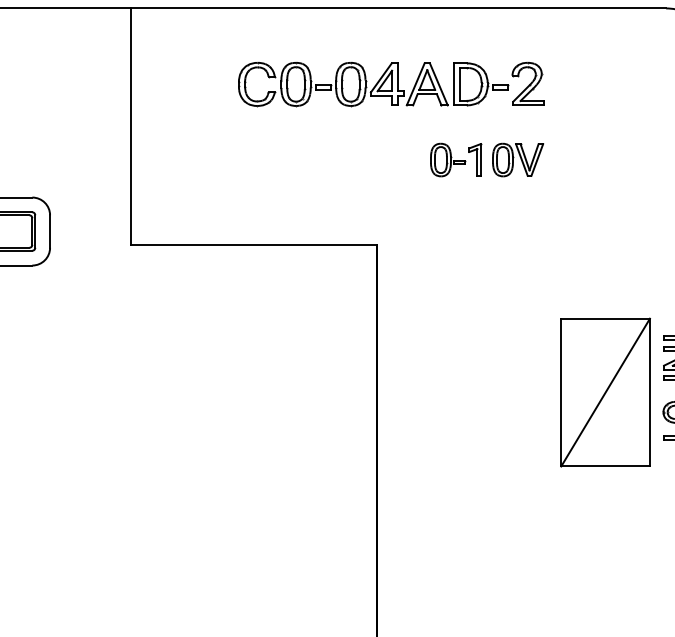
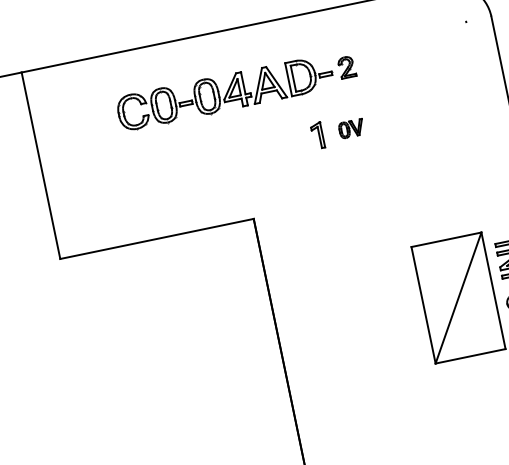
part: (527, 83) -> (346, 67), size x0.6
part: (448, 159) -> (296, 139), removed
part: (518, 159) -> (351, 128), size x0.6

